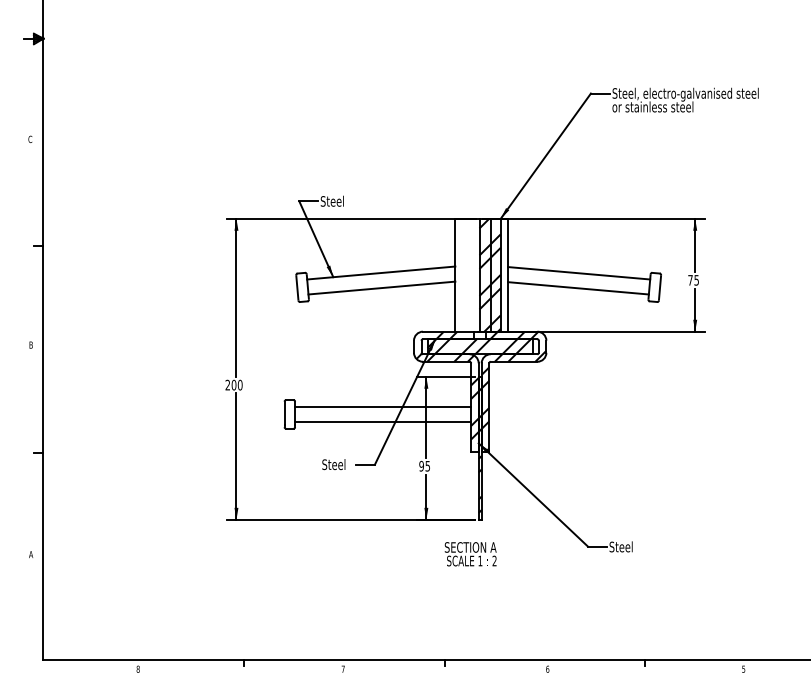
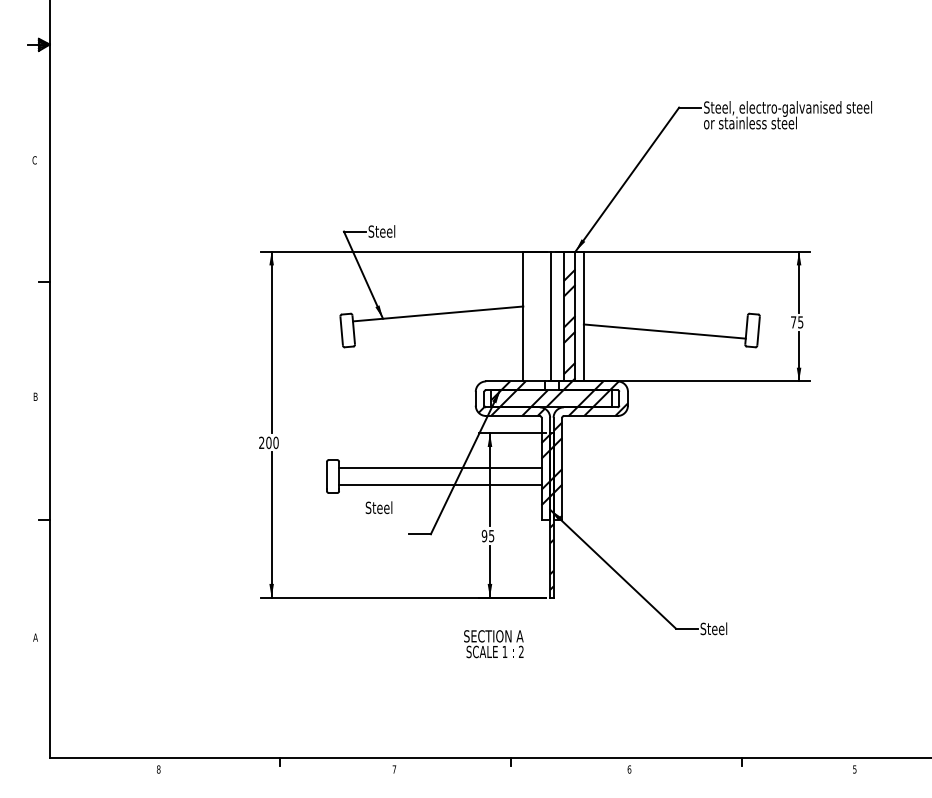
line: (579, 273) -> (666, 314), removed
hatch: (484, 274) -> (556, 315), removed
line: (381, 287) -> (438, 330), removed
text: (333, 464) -> (378, 507), moved
text: (470, 554) -> (493, 644), moved

